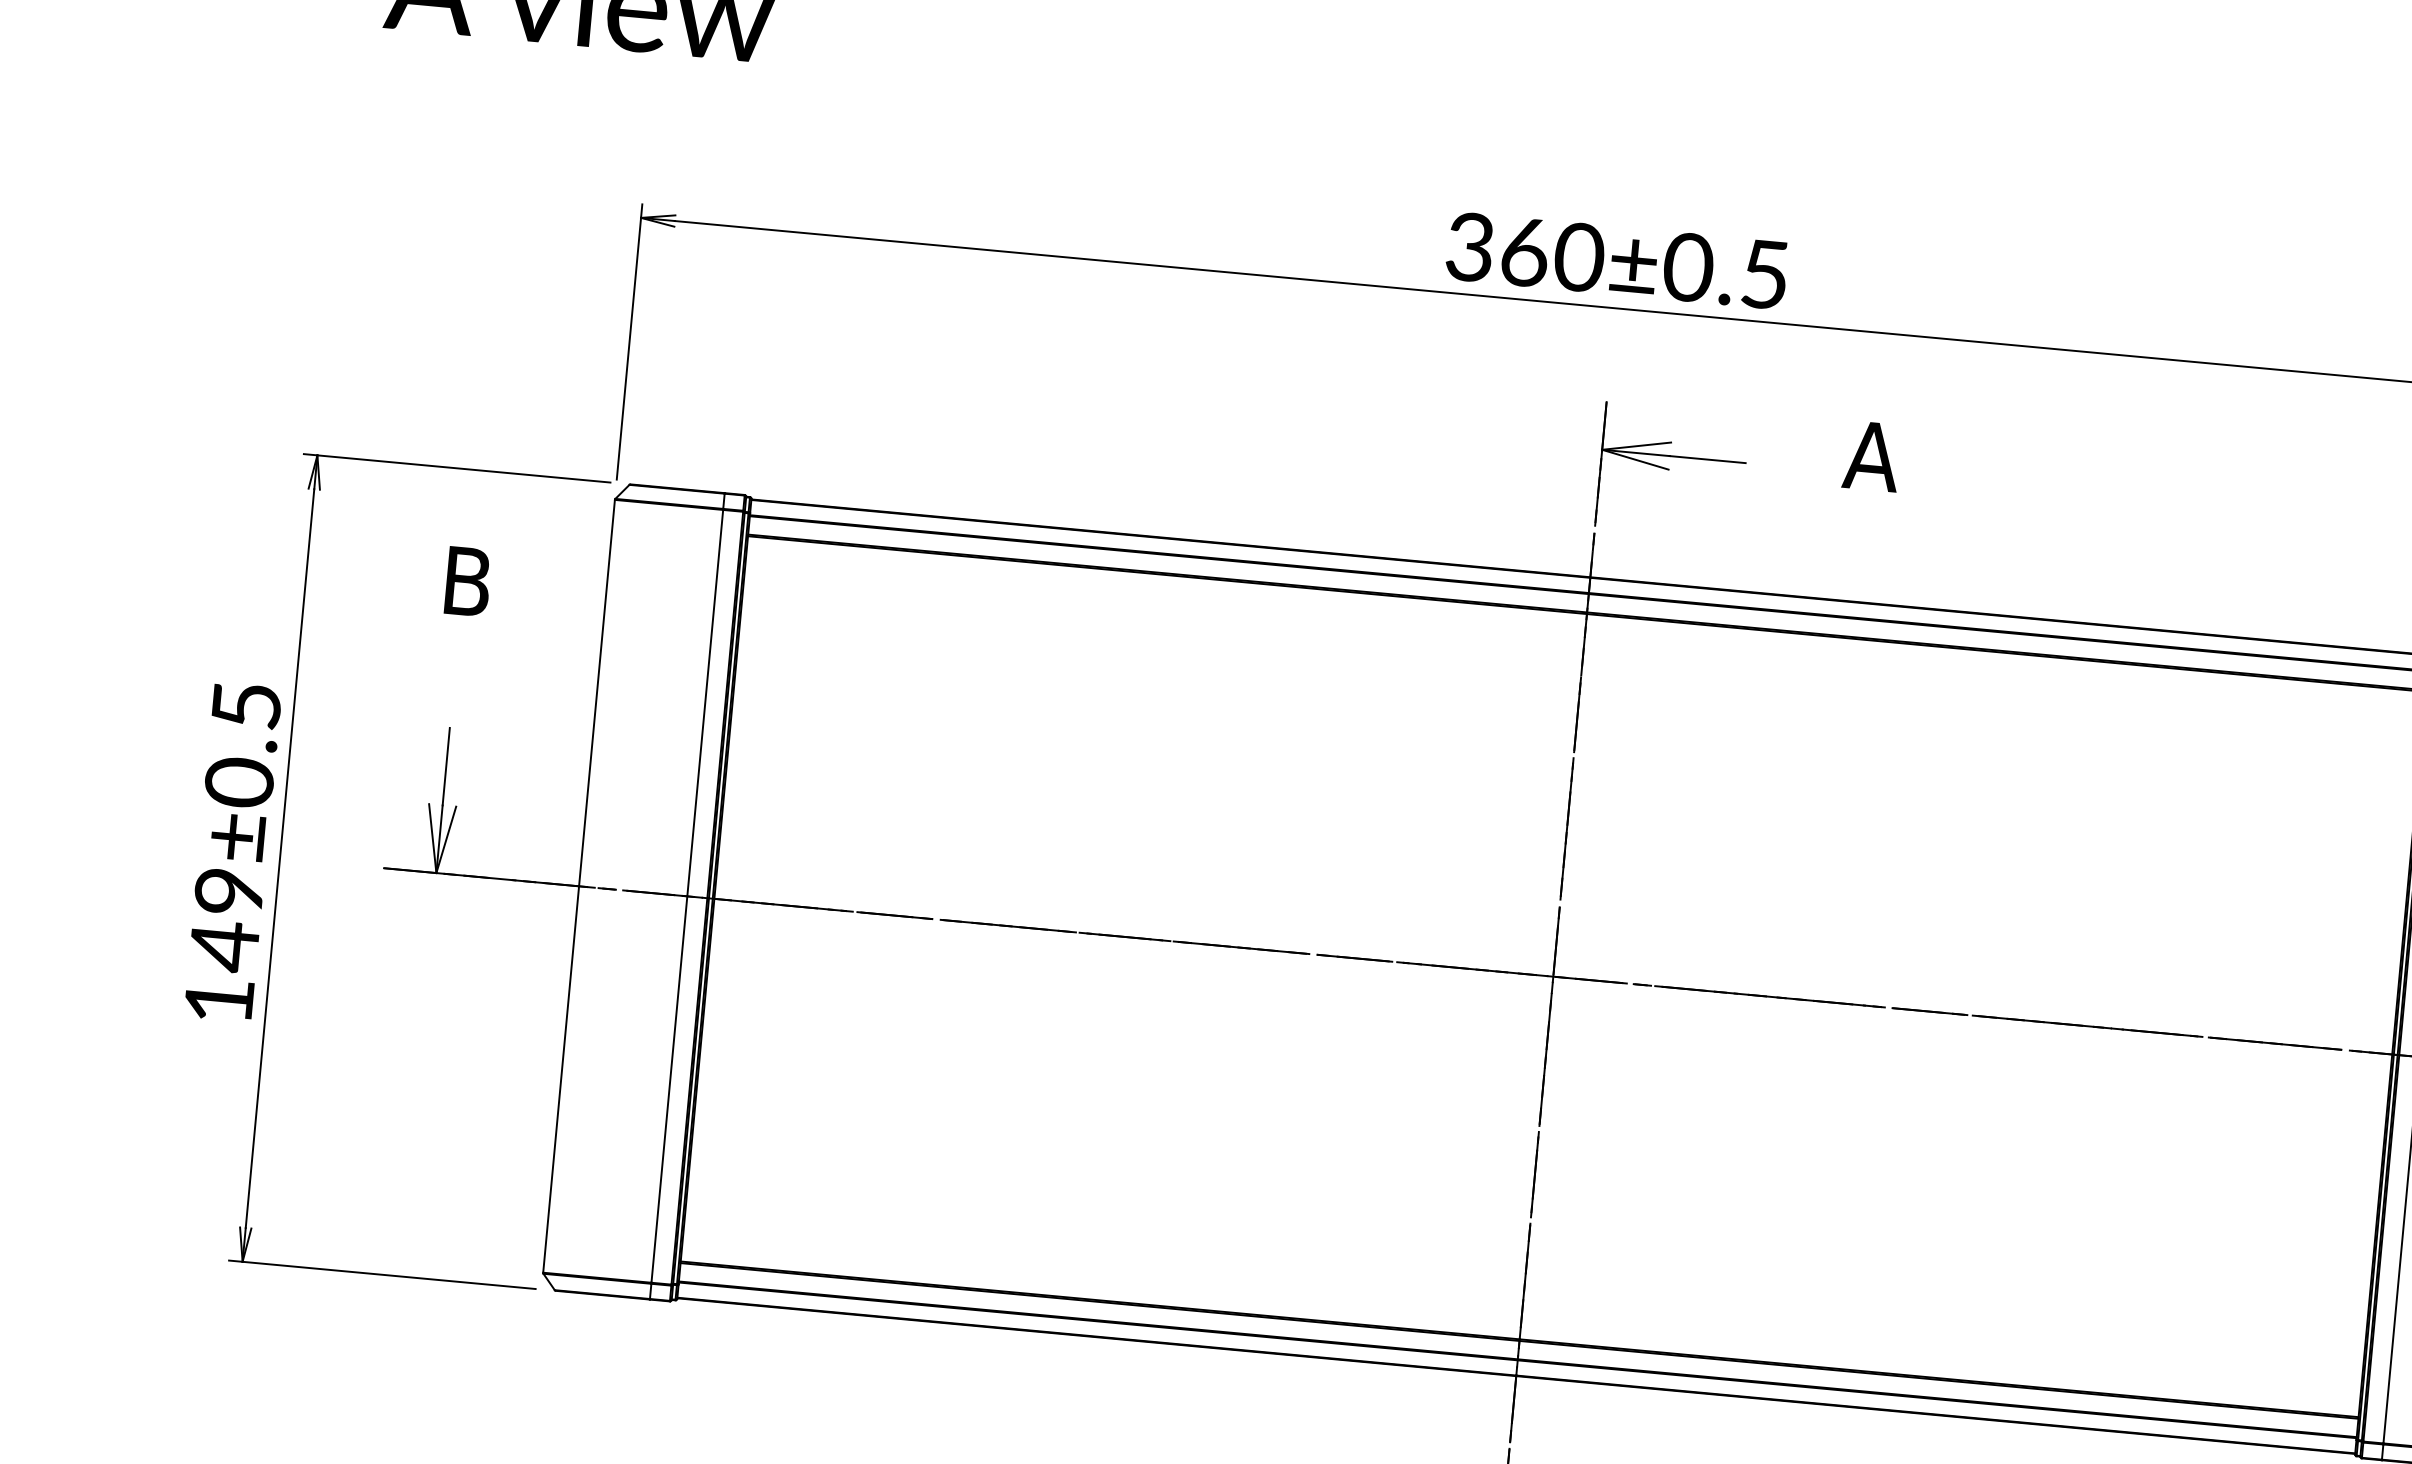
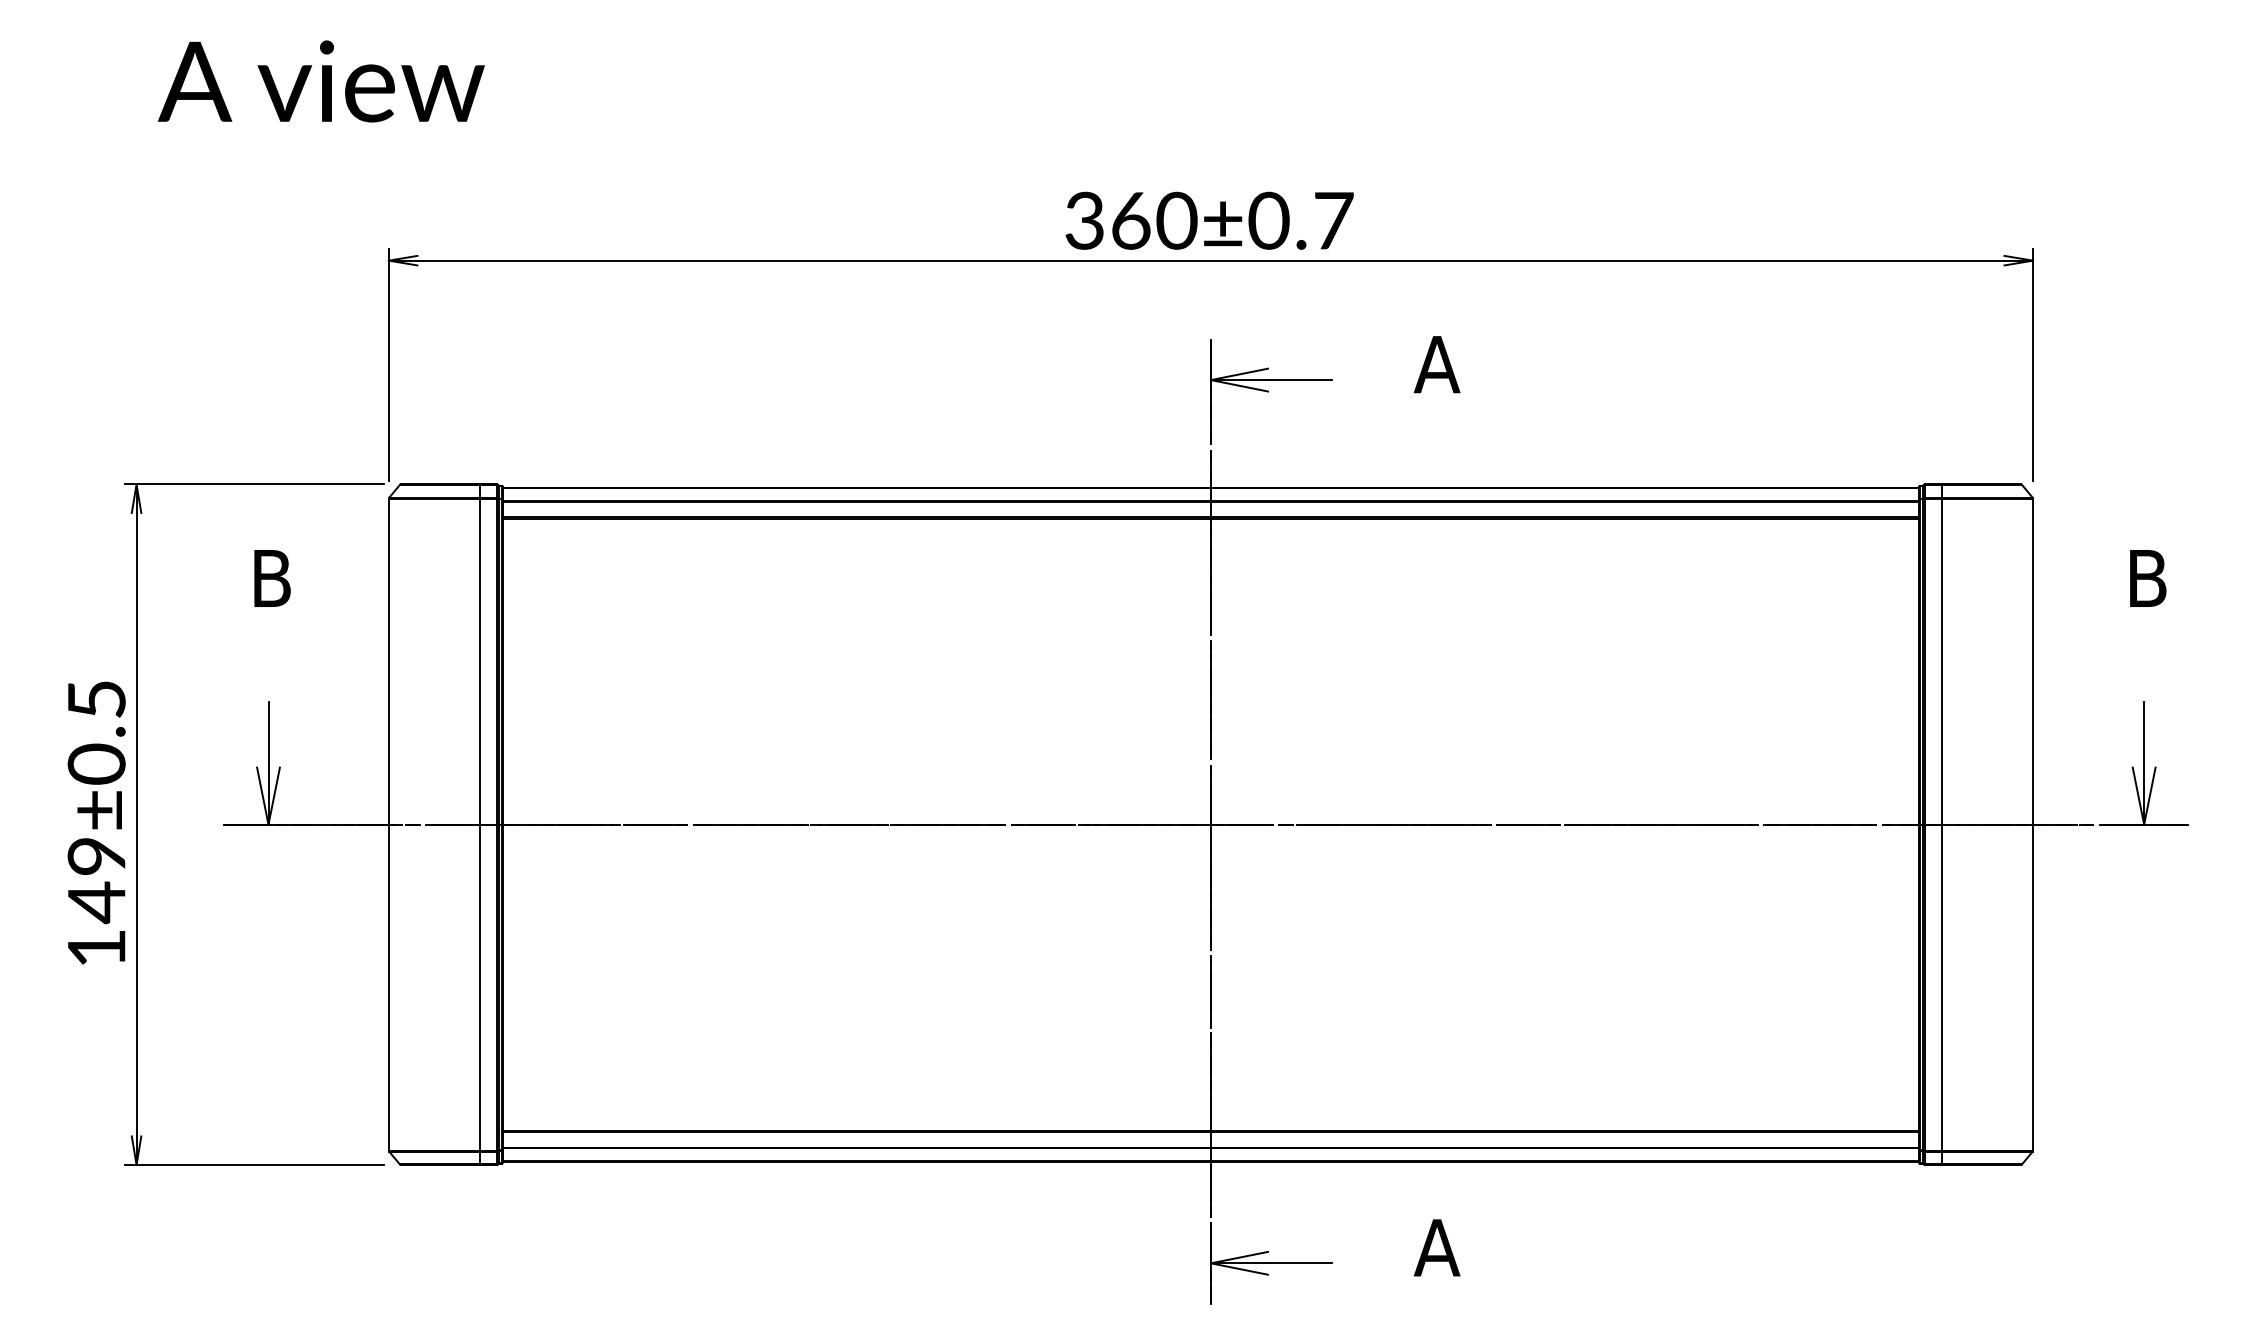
text: (1766, 274) -> (1334, 220), 360±0.5 -> 360±0.7

